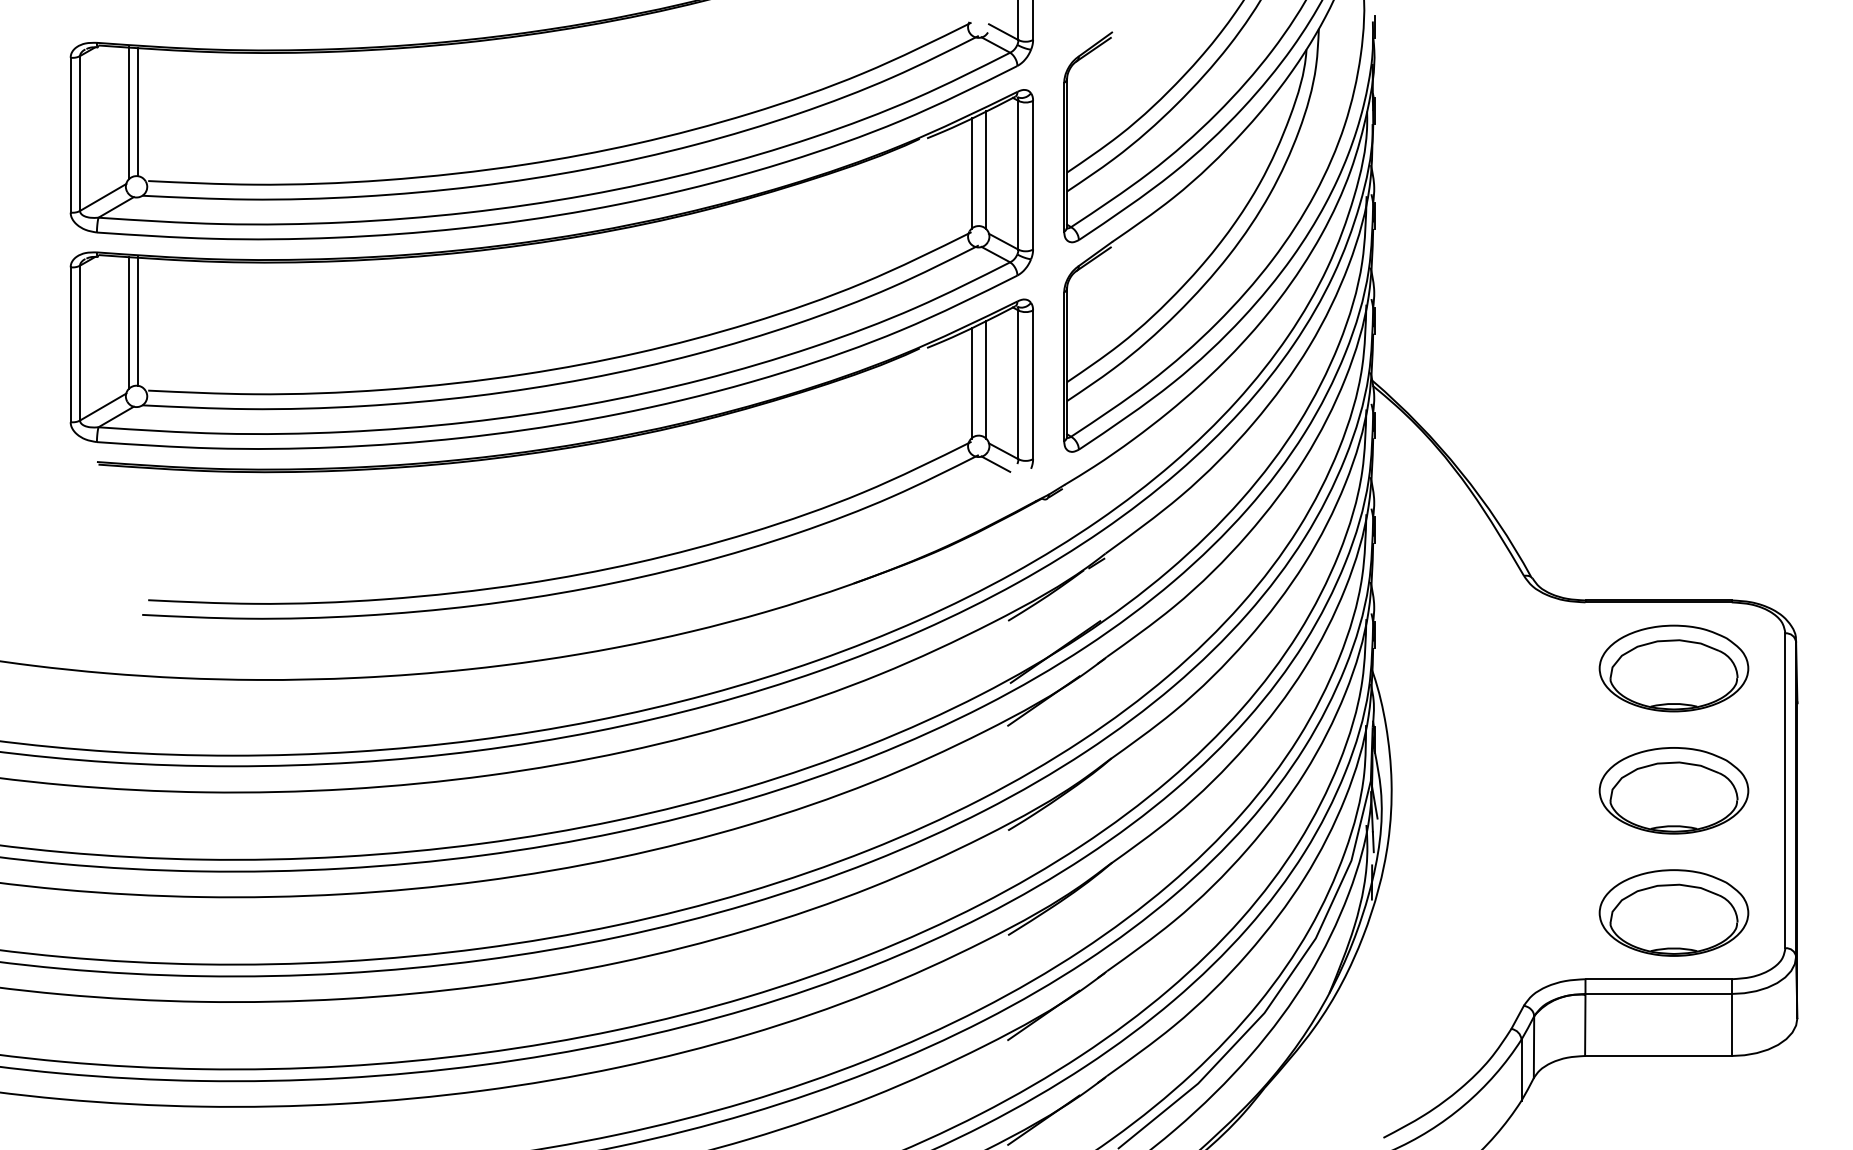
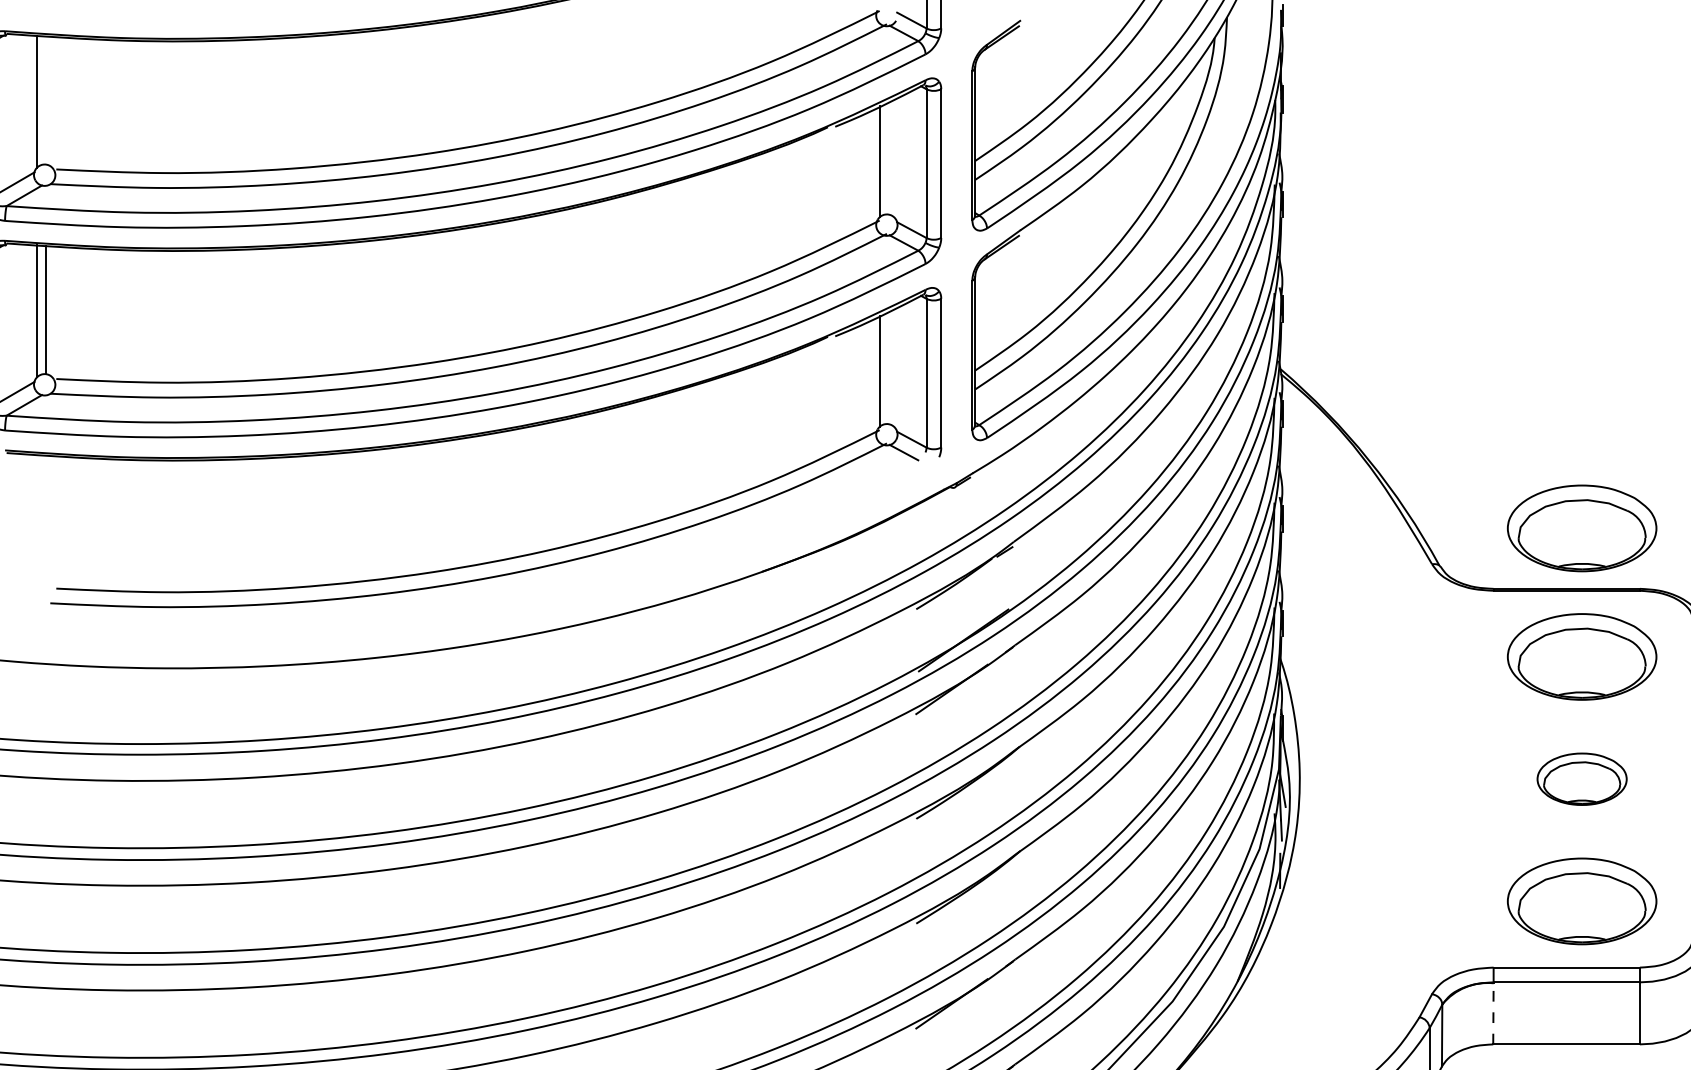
line: (137, 111) -> (45, 99), removed
line: (986, 169) -> (894, 157), removed
line: (986, 379) -> (894, 367), removed
part: (1673, 539) -> (1581, 527), added
part: (1673, 790) -> (1581, 778), size x0.6
line: (1585, 1025) -> (1493, 1013), solid -> dashed

